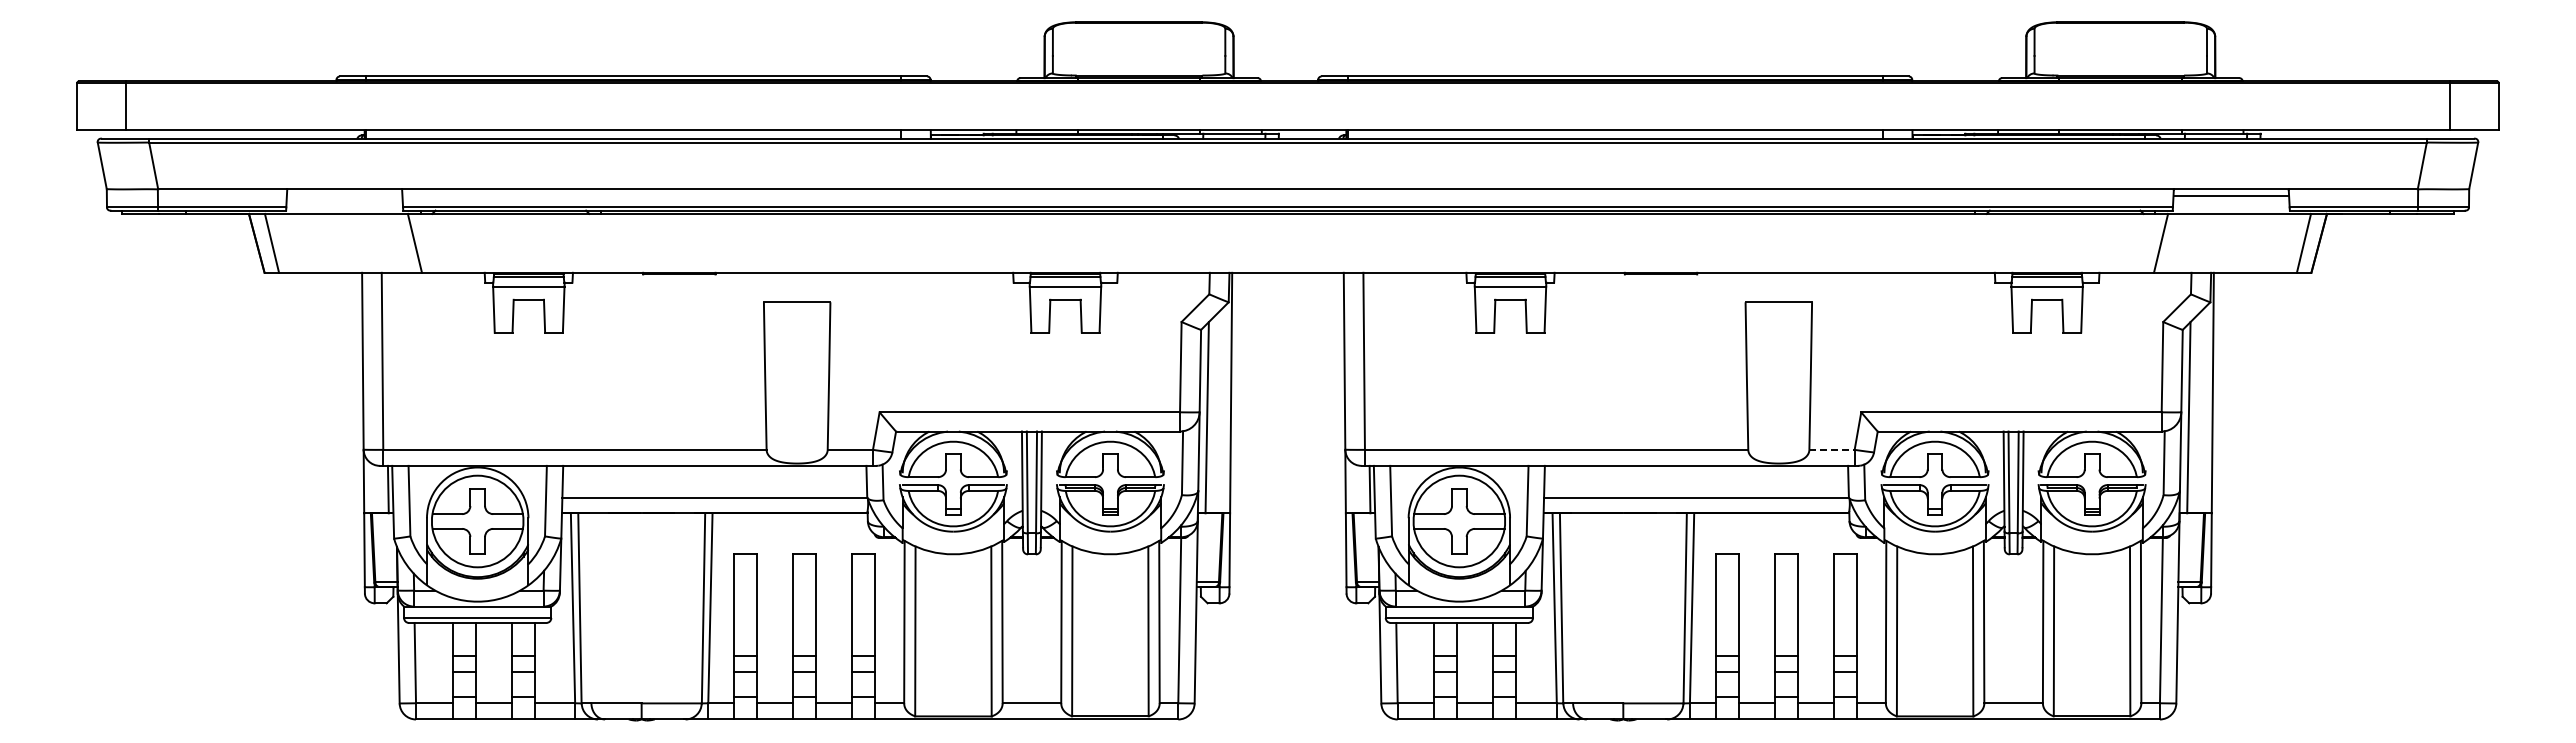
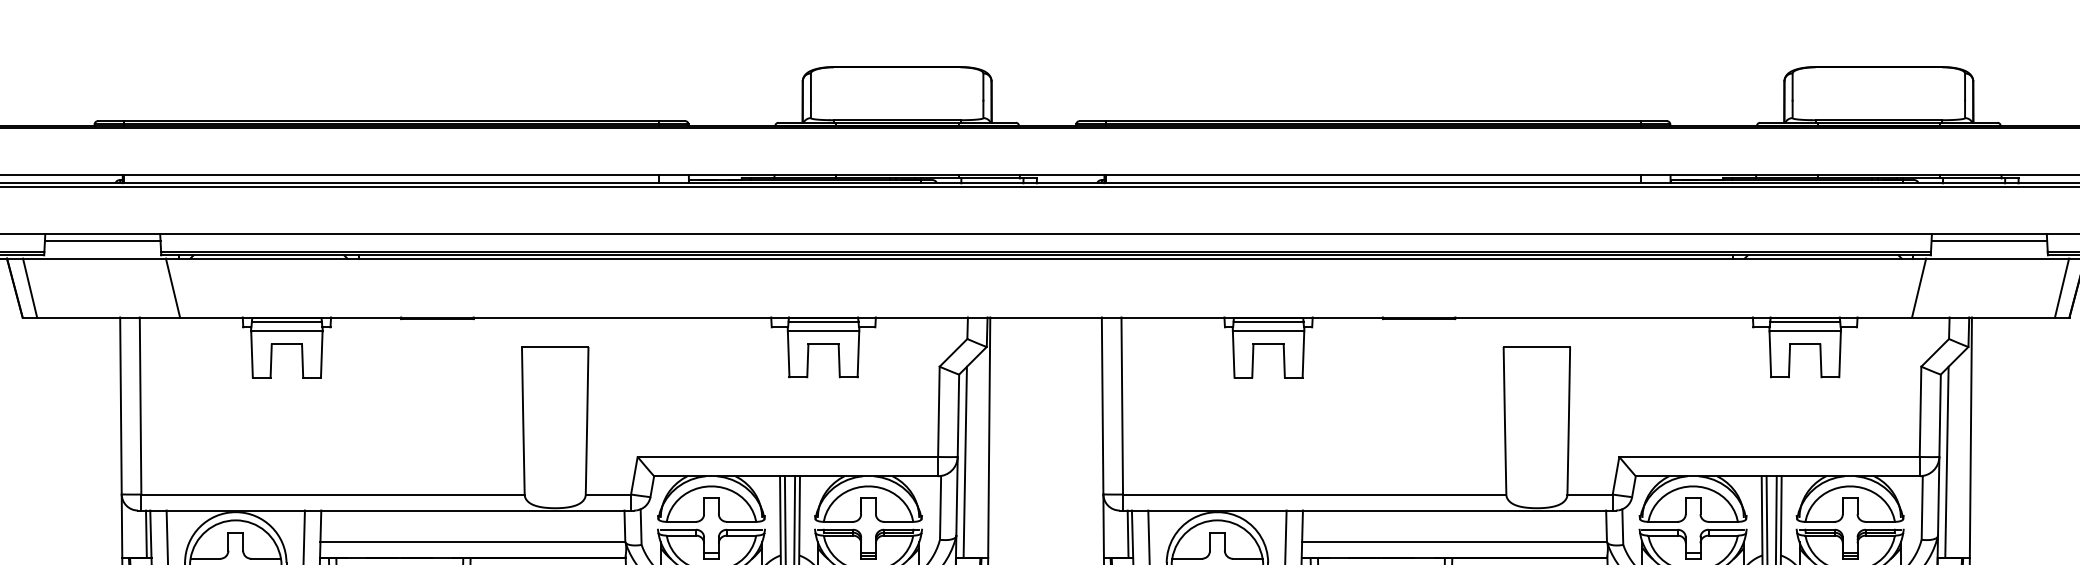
line: (344, 195) -> (102, 240), added
line: (1832, 449) -> (1590, 494), dashed -> solid

